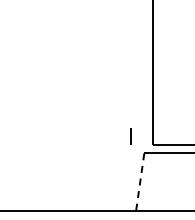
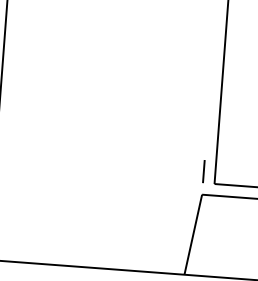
line: (130, 136) -> (202, 171), moved
line: (140, 181) -> (193, 234), dashed -> solid

